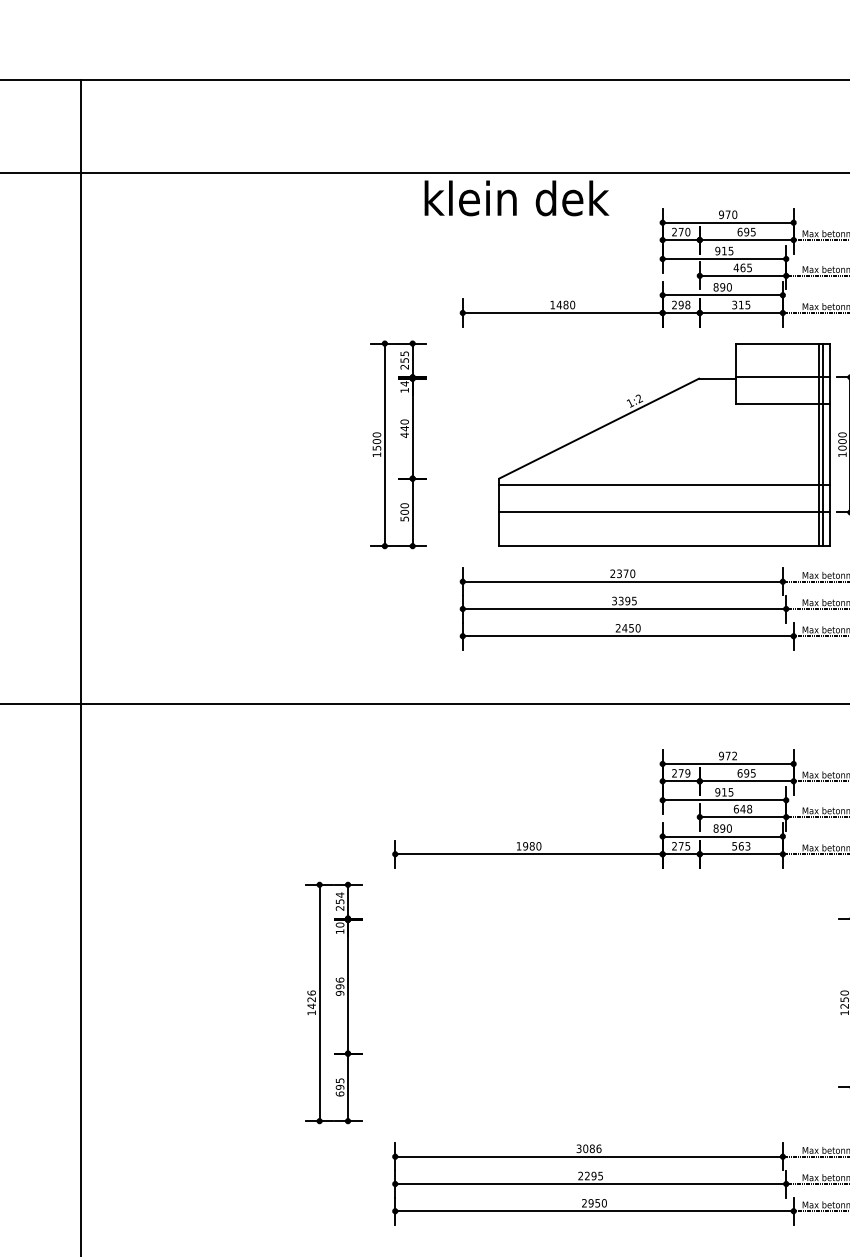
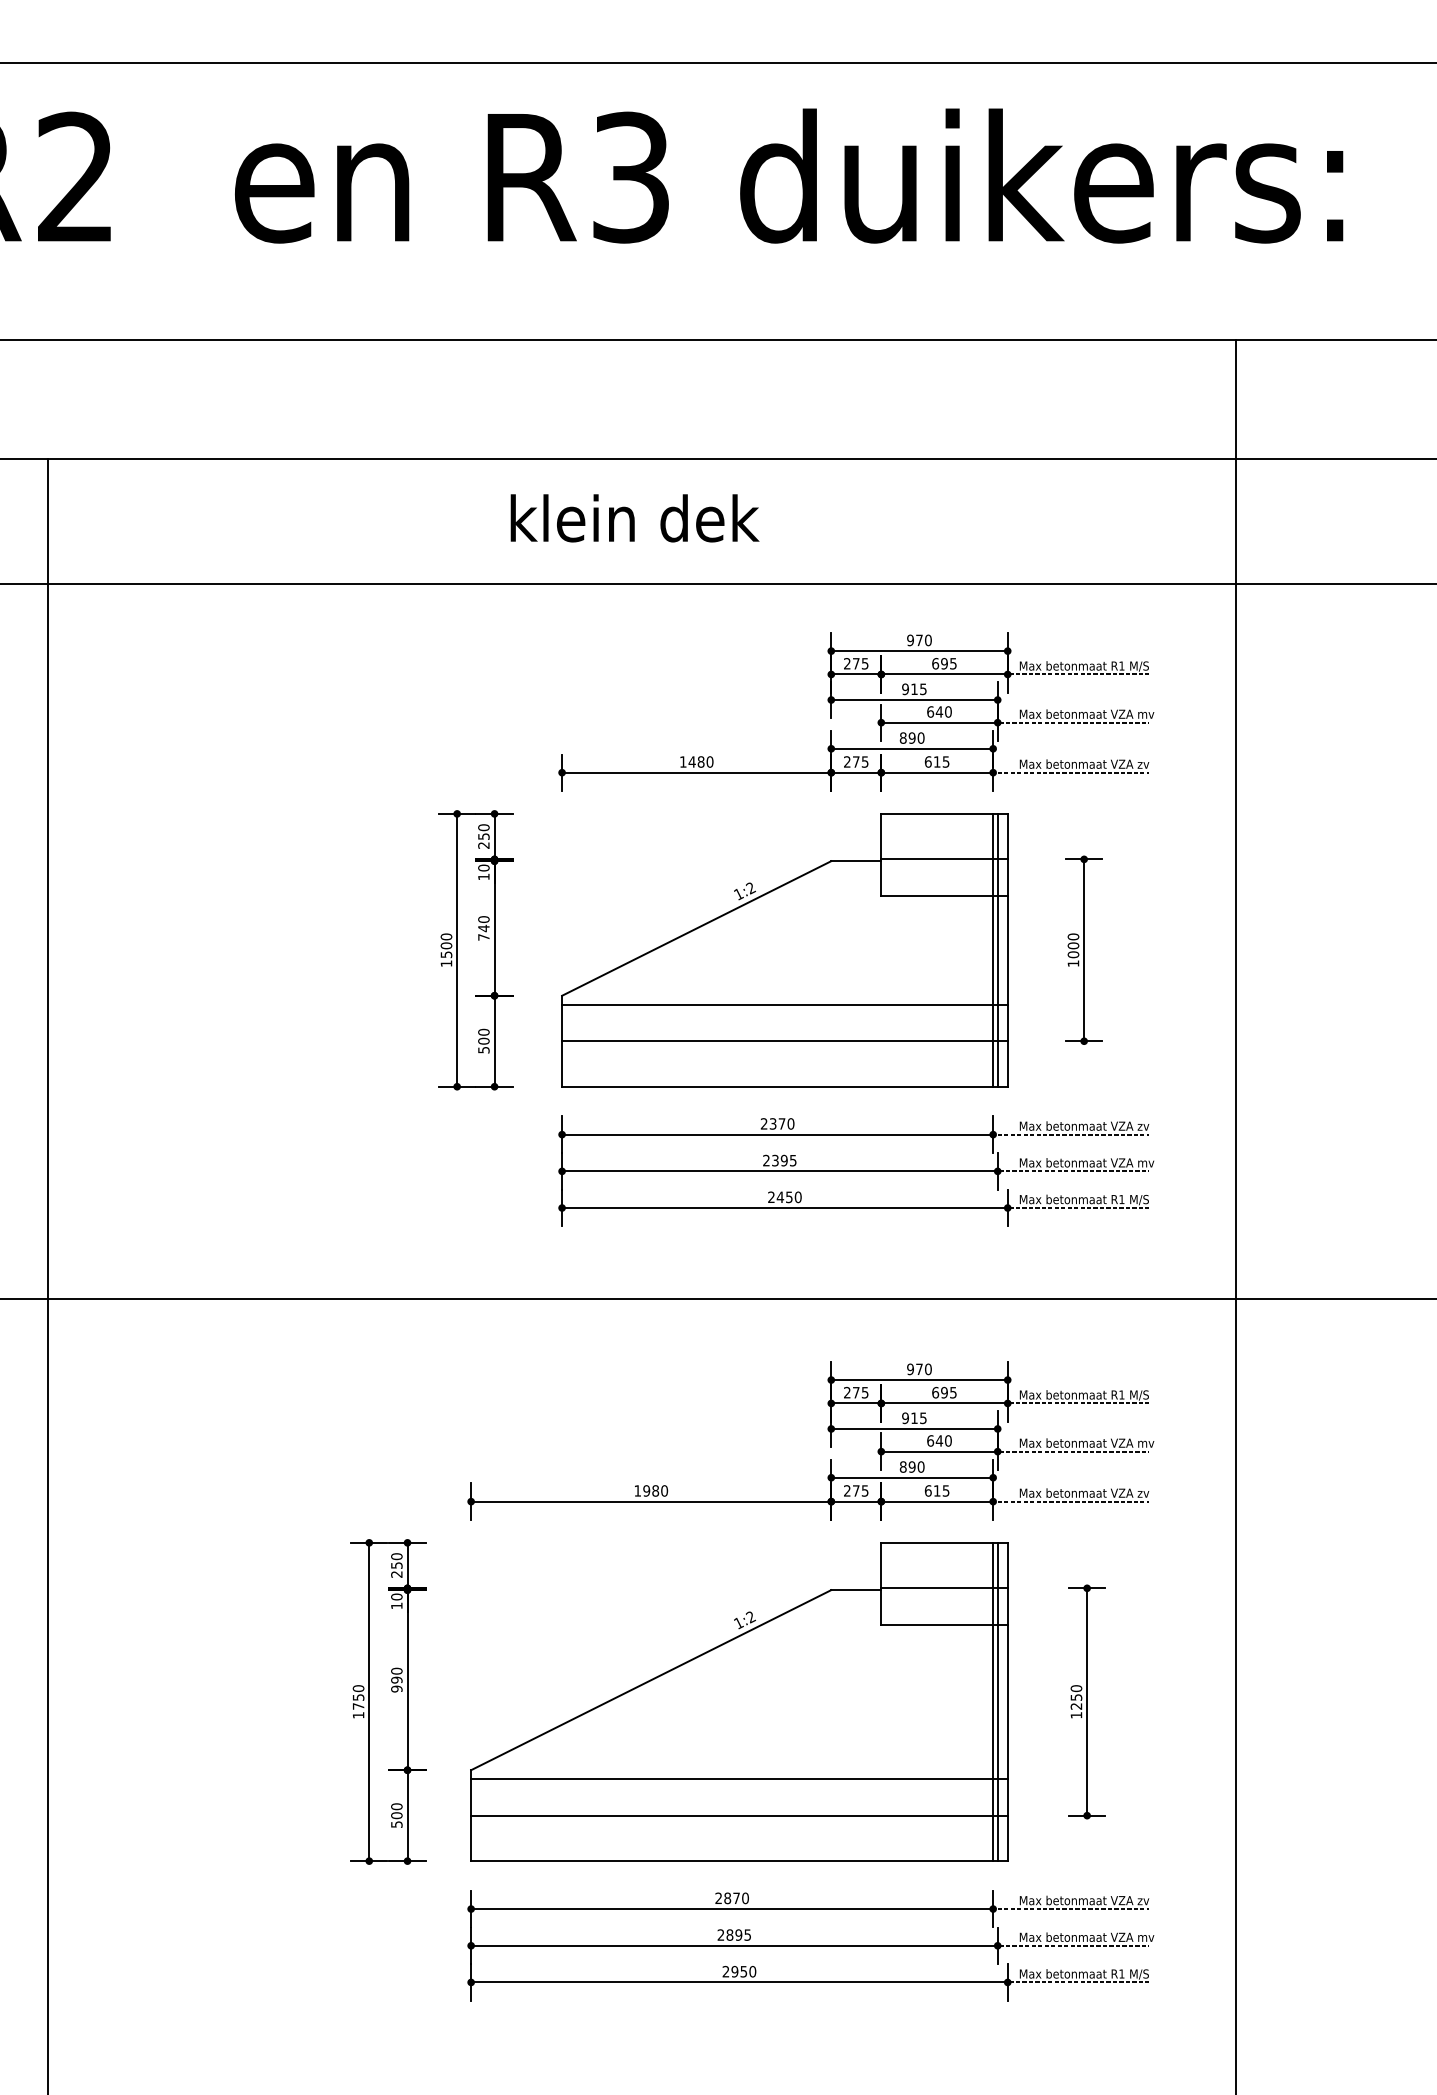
text: (516, 198) -> (634, 518), moved
text: (687, 231) -> (864, 663), 270 -> 275
text: (742, 267) -> (938, 711), 465 -> 640
text: (684, 304) -> (860, 761), 298 -> 275
text: (734, 304) -> (927, 761), 315 -> 615
text: (404, 353) -> (483, 827), 255 -> 250
text: (404, 383) -> (483, 867), 14 -> 10
text: (404, 435) -> (483, 937), 440 -> 740
part: (664, 445) -> (784, 950), moved
text: (614, 600) -> (766, 1160), 3395 -> 2395
text: (734, 756) -> (928, 1369), 972 -> 970
text: (687, 773) -> (864, 1392), 279 -> 275
text: (749, 808) -> (948, 1440), 648 -> 640
text: (740, 845) -> (936, 1490), 563 -> 615
text: (339, 894) -> (396, 1556), 254 -> 250
text: (339, 979) -> (396, 1670), 996 -> 990
text: (311, 999) -> (358, 1697), 1426 -> 1750
part: (594, 1002) -> (739, 1701), added
text: (339, 1087) -> (396, 1815), 695 -> 500
text: (589, 1148) -> (732, 1898), 3086 -> 2870
text: (587, 1175) -> (729, 1934), 2295 -> 2895

